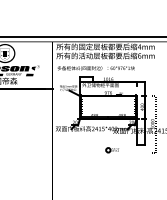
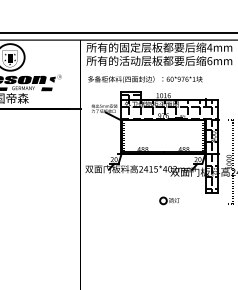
hatch: (112, 110) -> (169, 141), added

